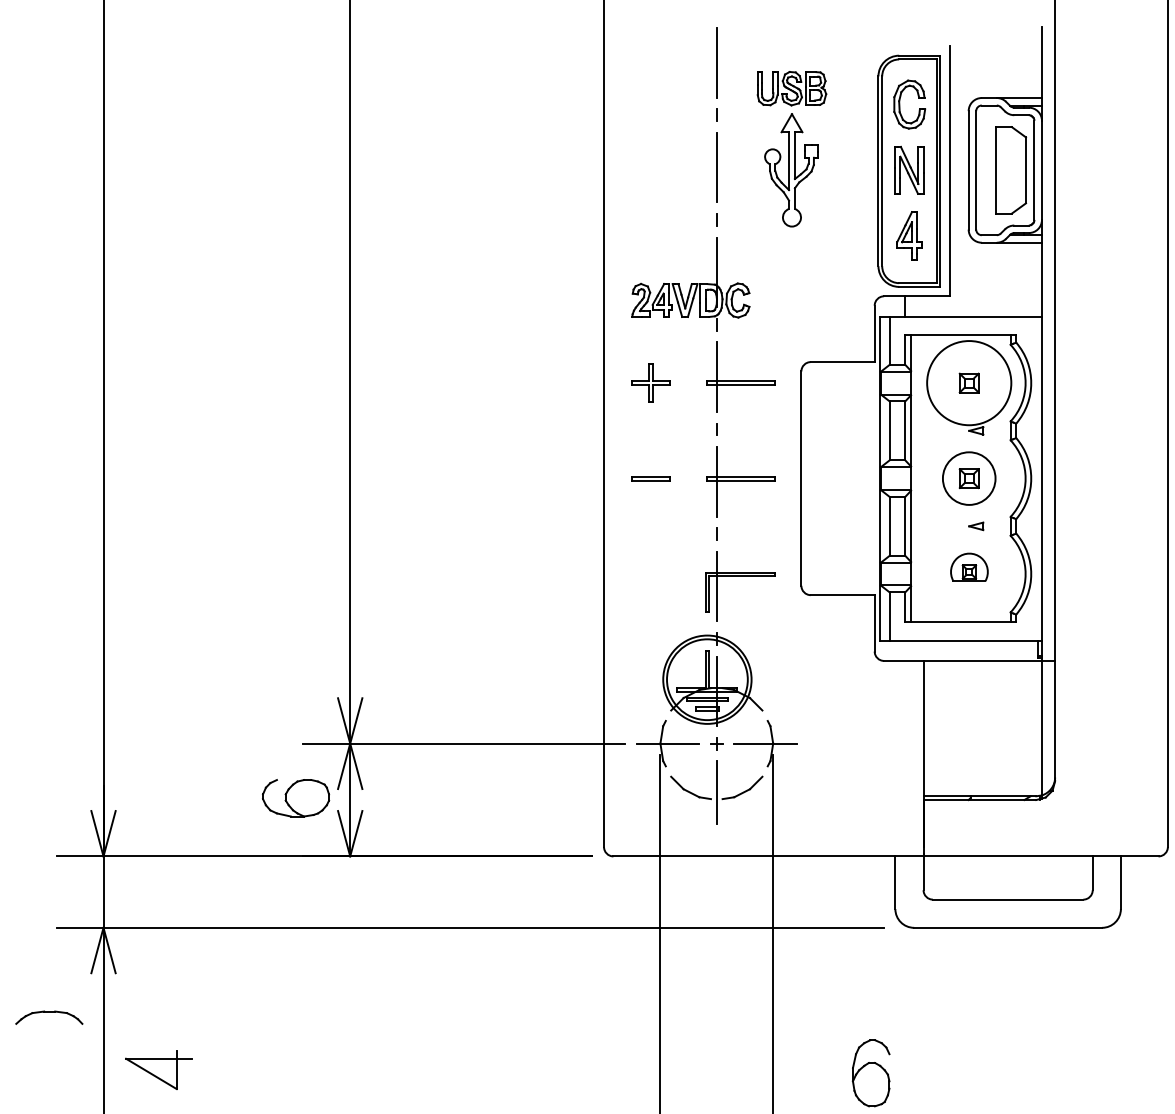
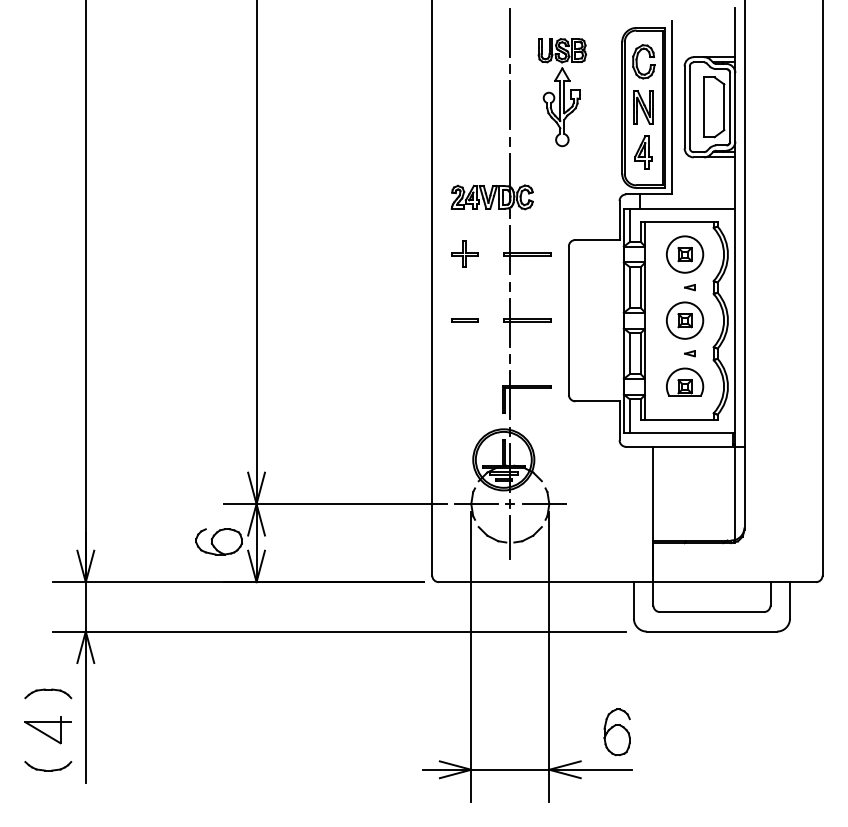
circle: (968, 383) -> (684, 254), size x0.62
part: (969, 566) -> (685, 381), size x1.43
part: (157, 1070) -> (47, 730), moved

